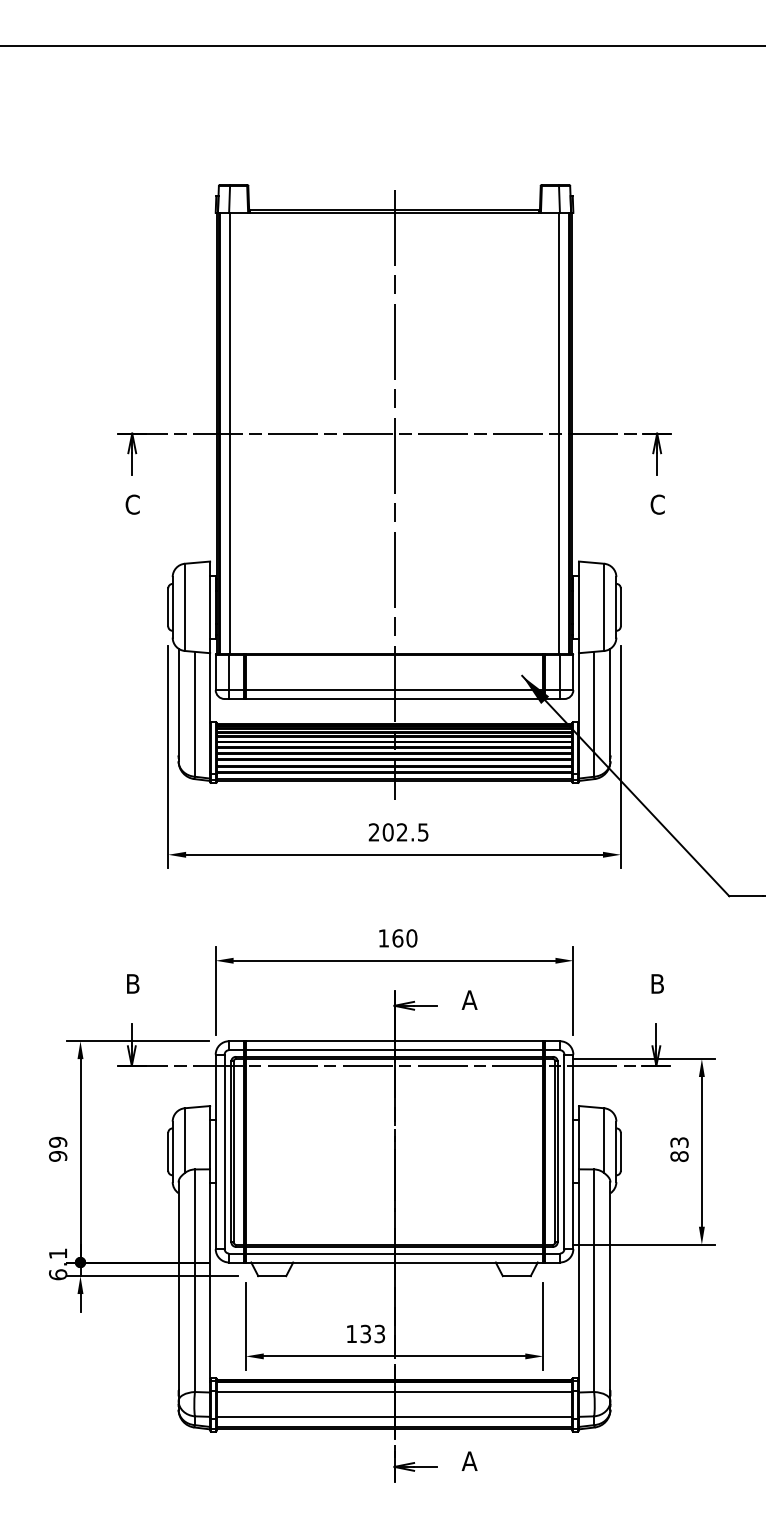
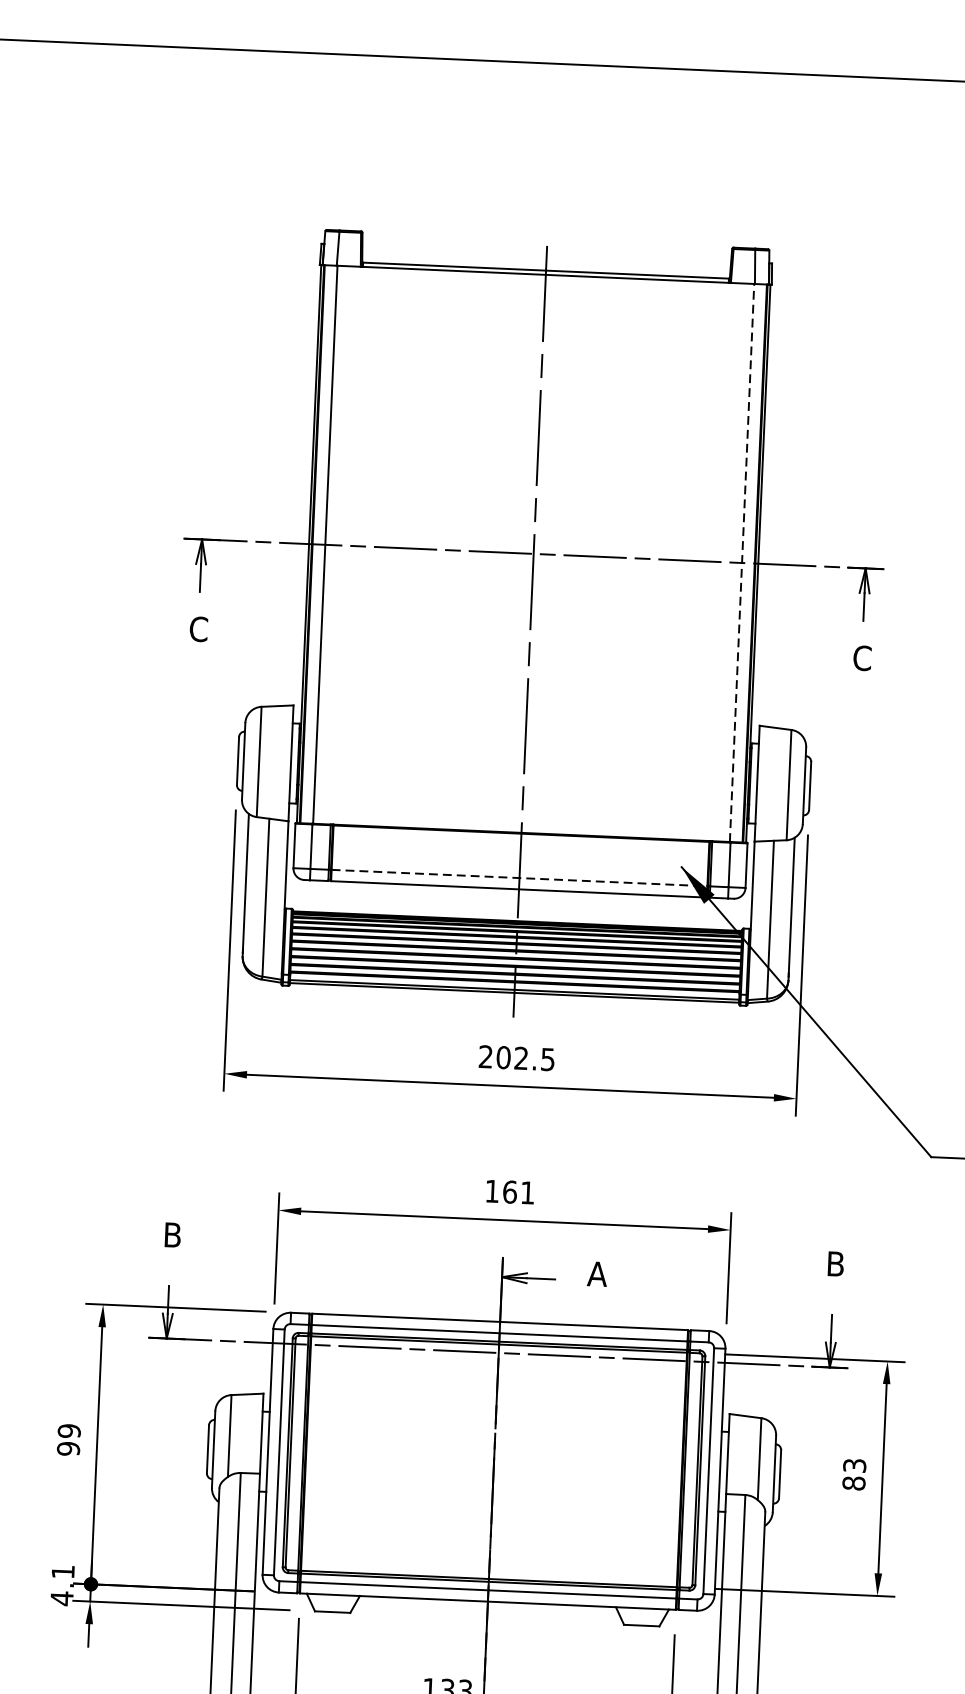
line: (559, 433) -> (742, 562), solid -> dashed
line: (394, 690) -> (519, 878), solid -> dashed
text: (411, 938) -> (527, 1193), 160 -> 161
text: (58, 1274) -> (62, 1598), 6.1 -> 4.1

